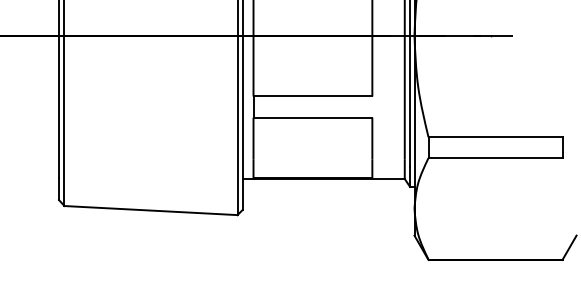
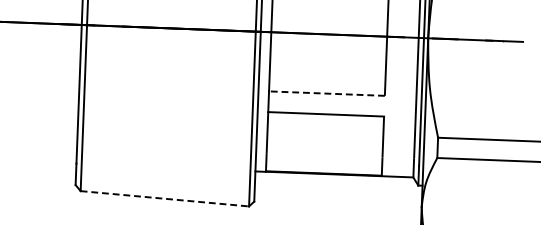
line: (312, 96) -> (326, 93), solid -> dashed
line: (151, 210) -> (165, 198), solid -> dashed

